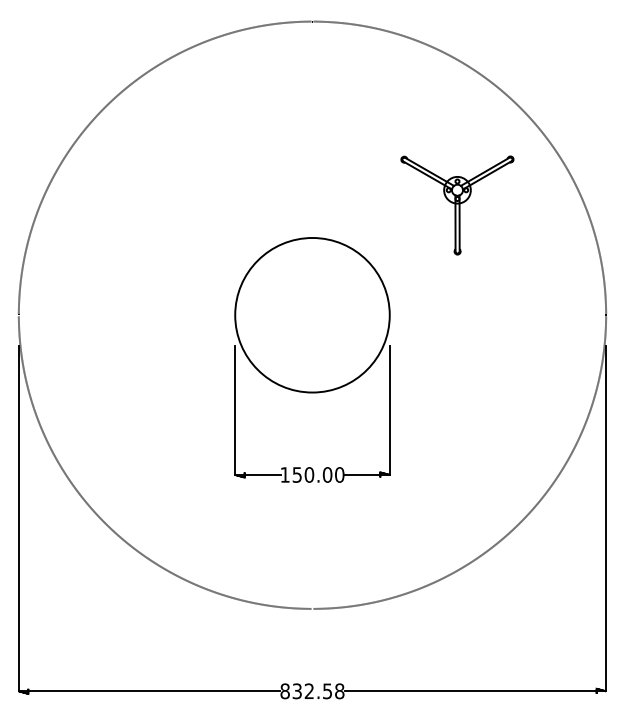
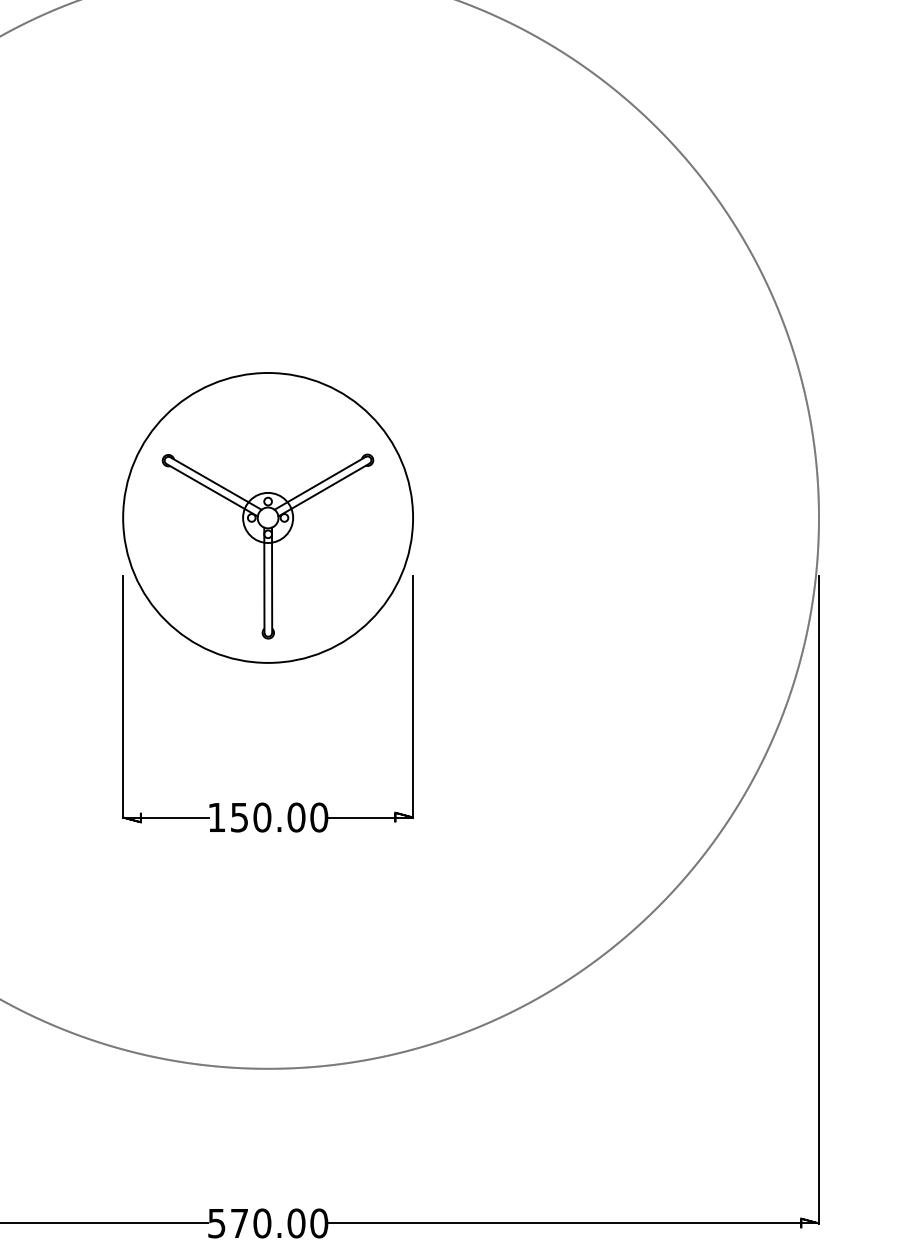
part: (457, 205) -> (268, 546), moved
text: (312, 691) -> (268, 1223), 832.58 -> 570.00

